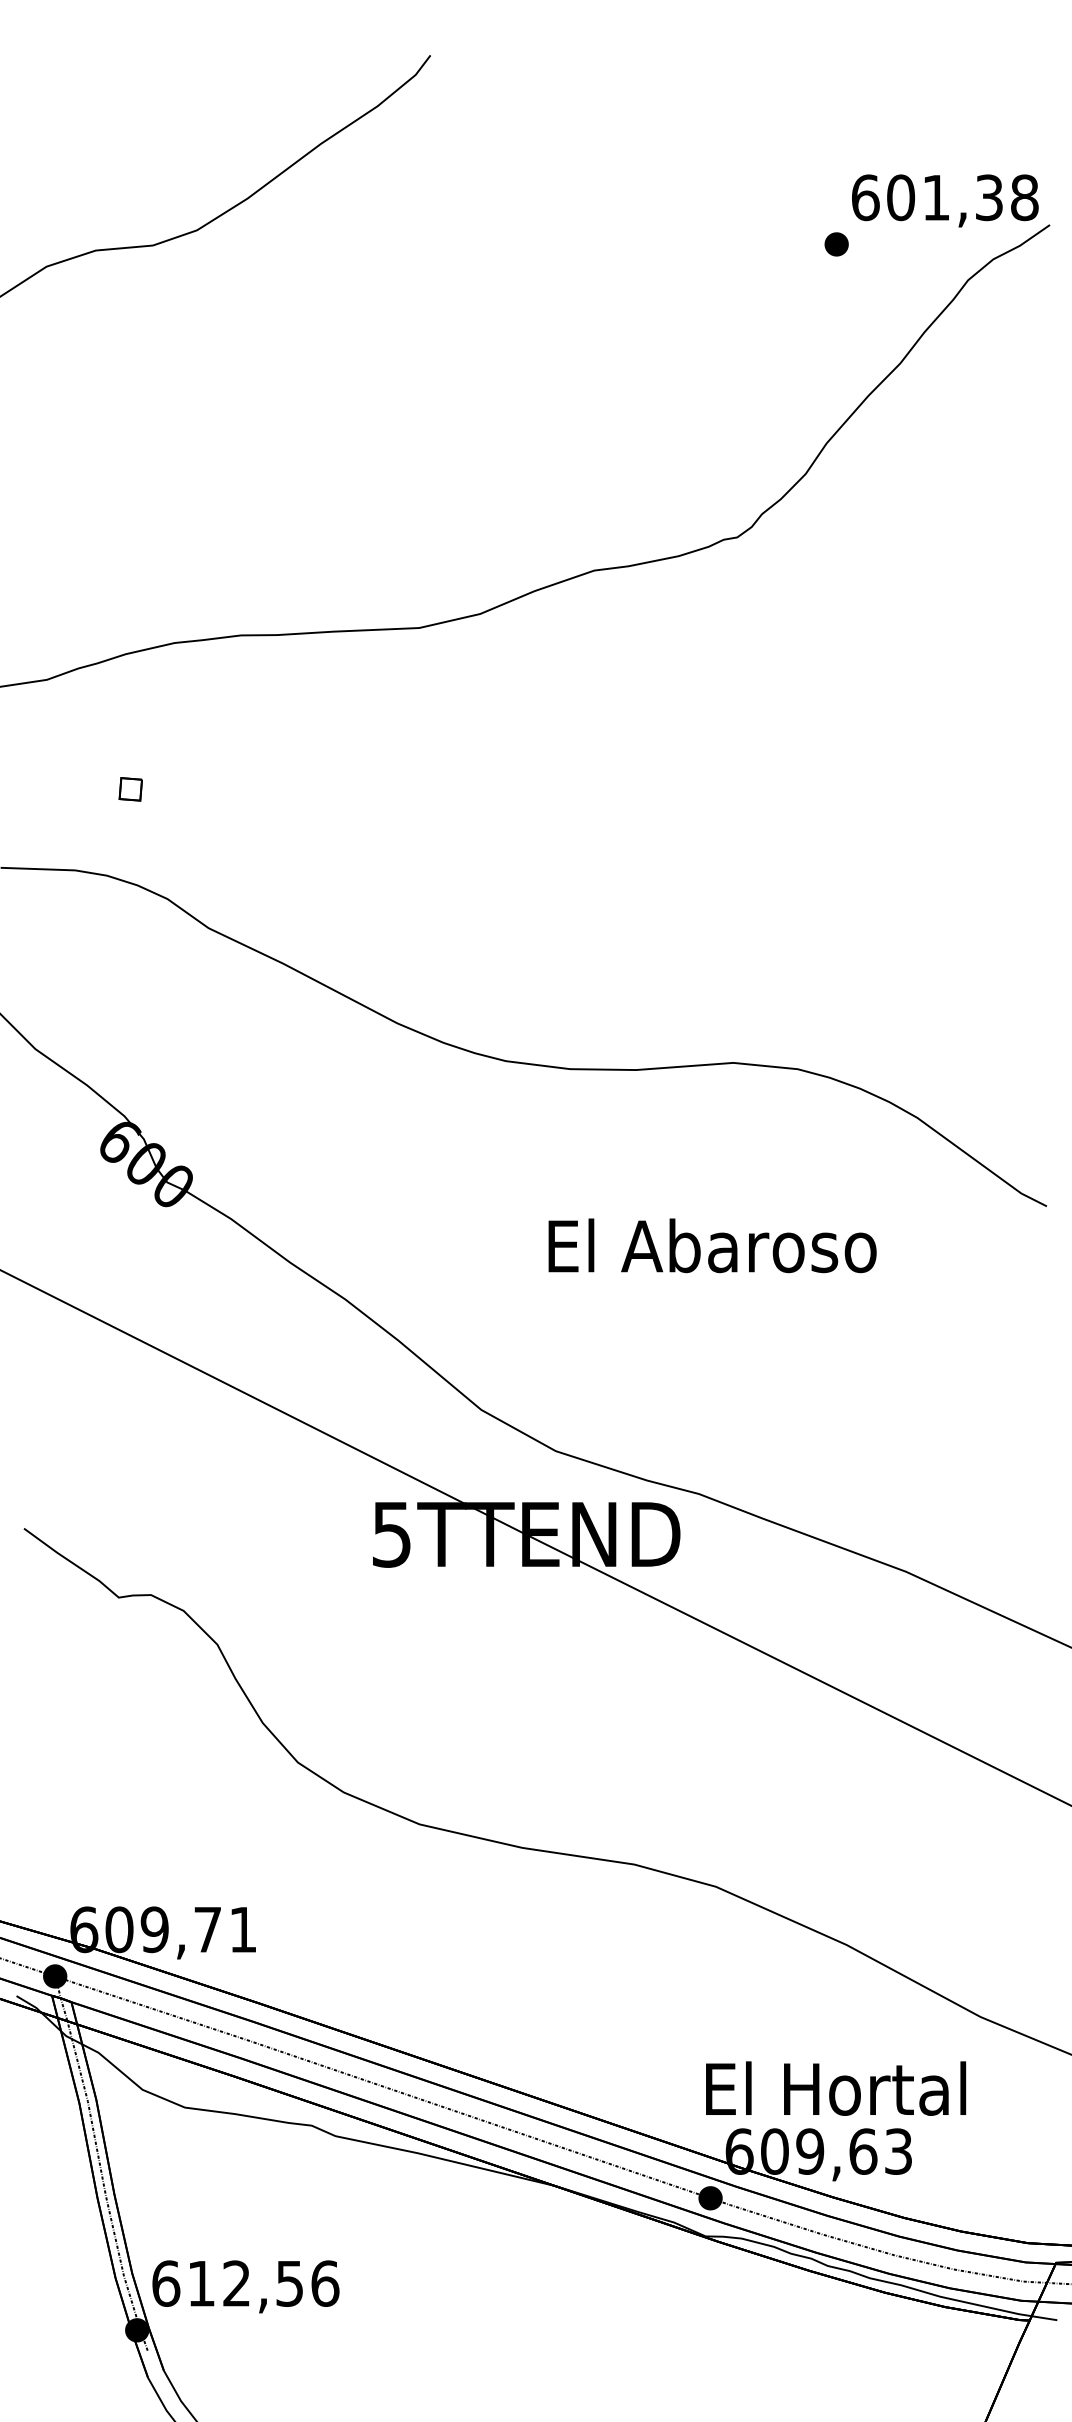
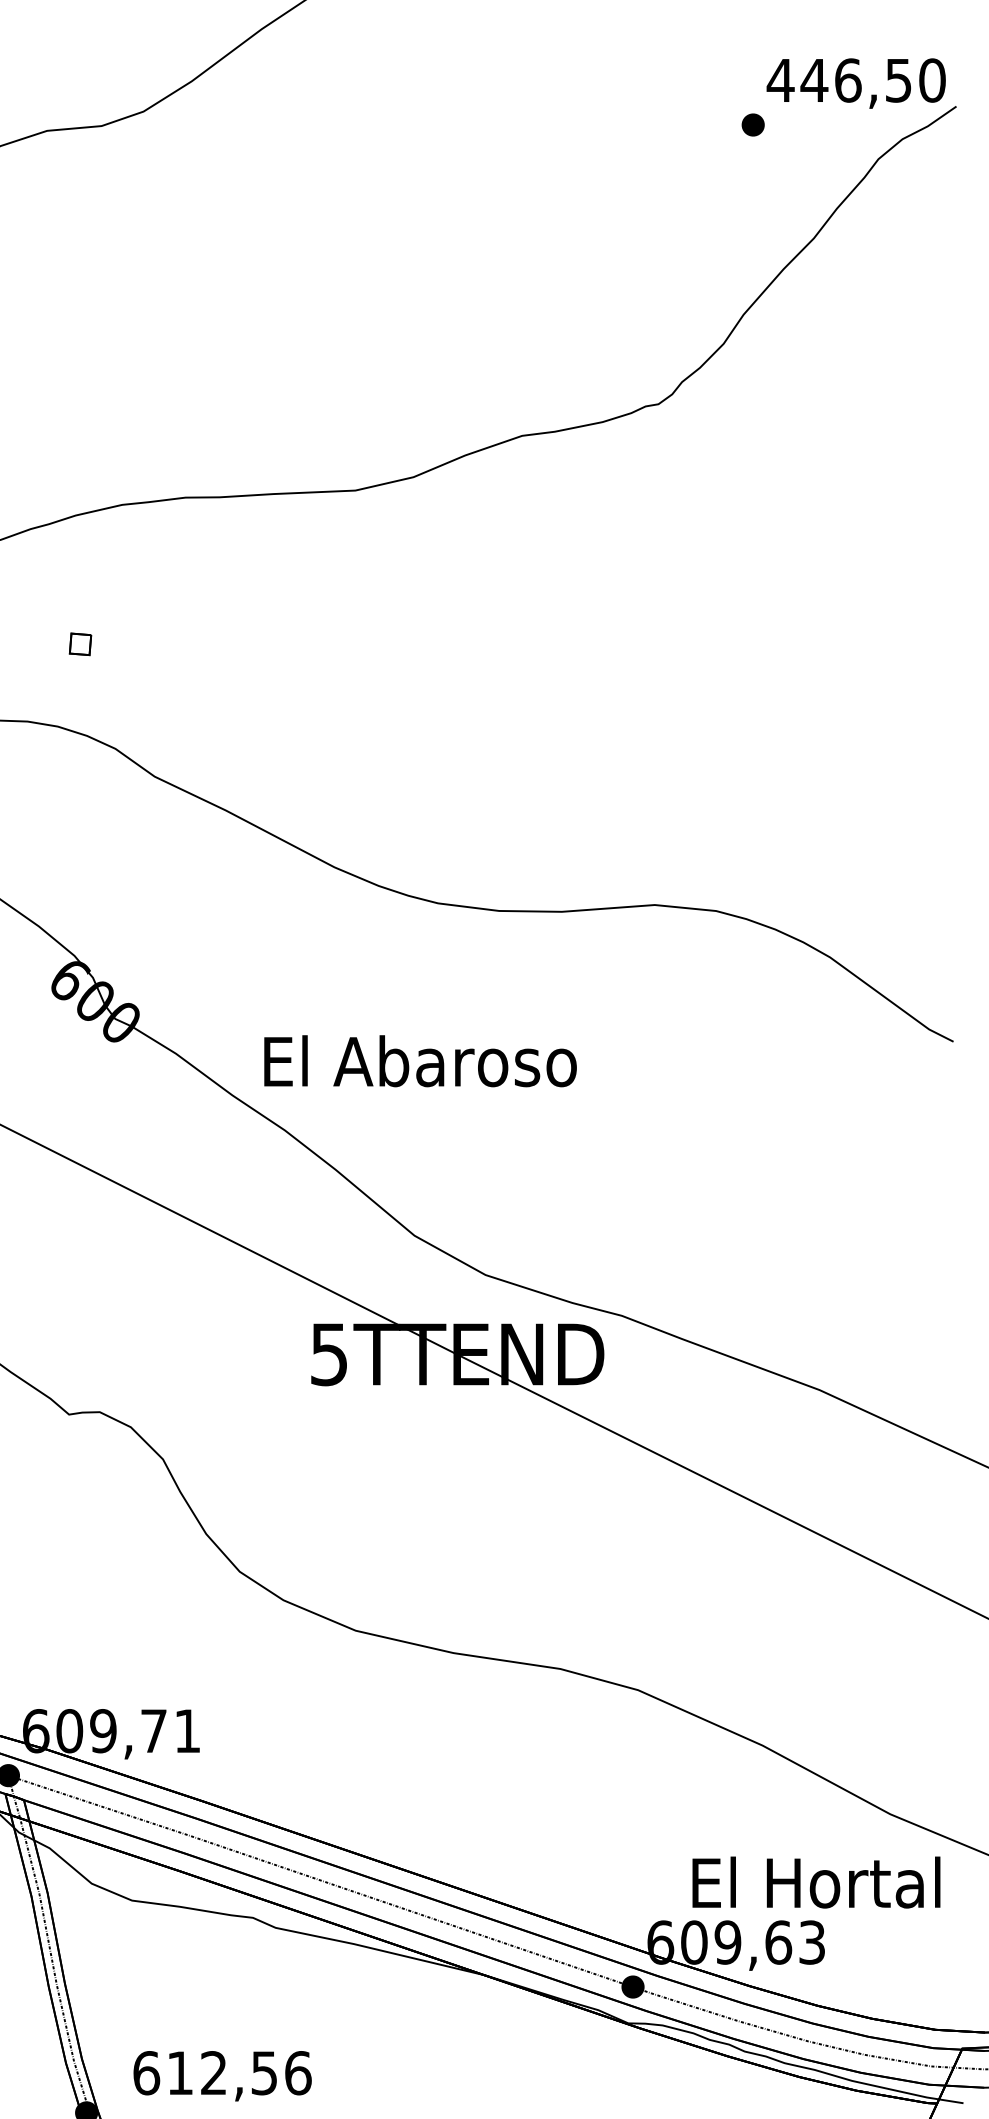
text: (944, 197) -> (855, 80), 601,38 -> 446,50
text: (712, 1245) -> (420, 1060), moved
text: (836, 2088) -> (816, 1882), moved
text: (245, 2286) -> (222, 2075), moved

